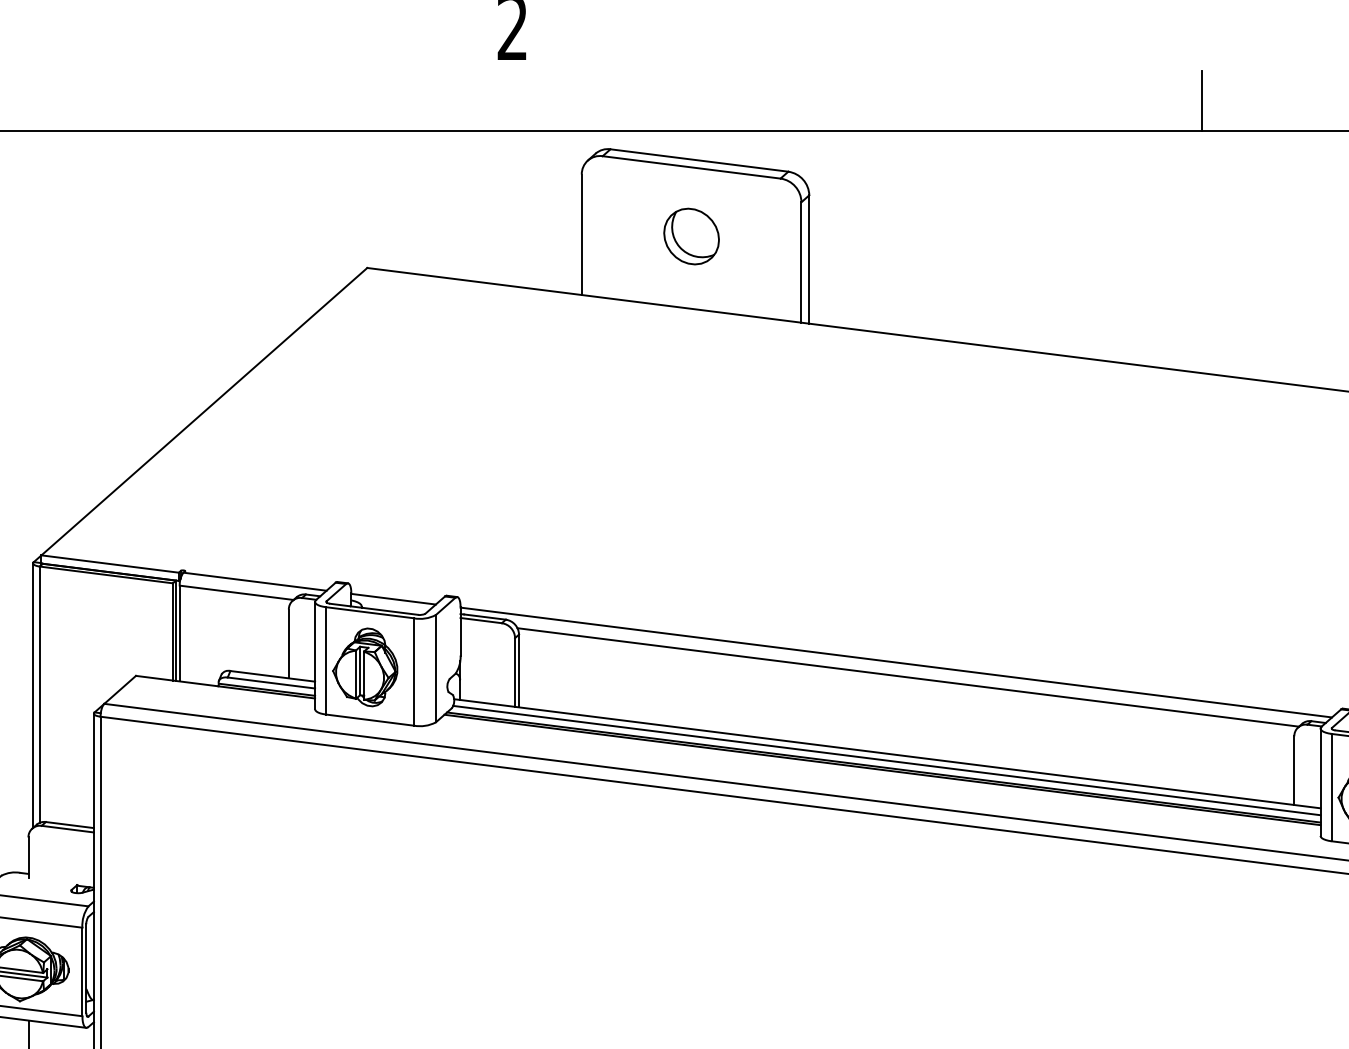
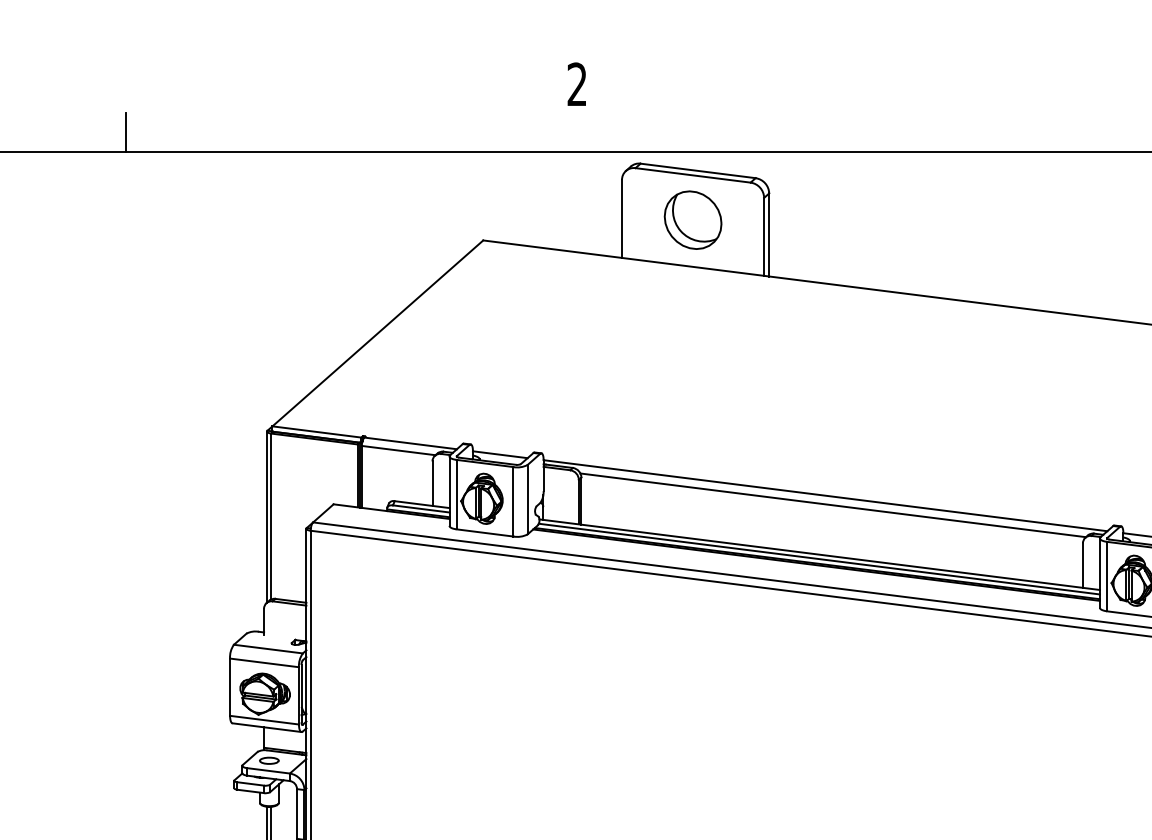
line: (1202, 99) -> (1023, 131), removed
part: (690, 235) -> (692, 219), size x1.6

